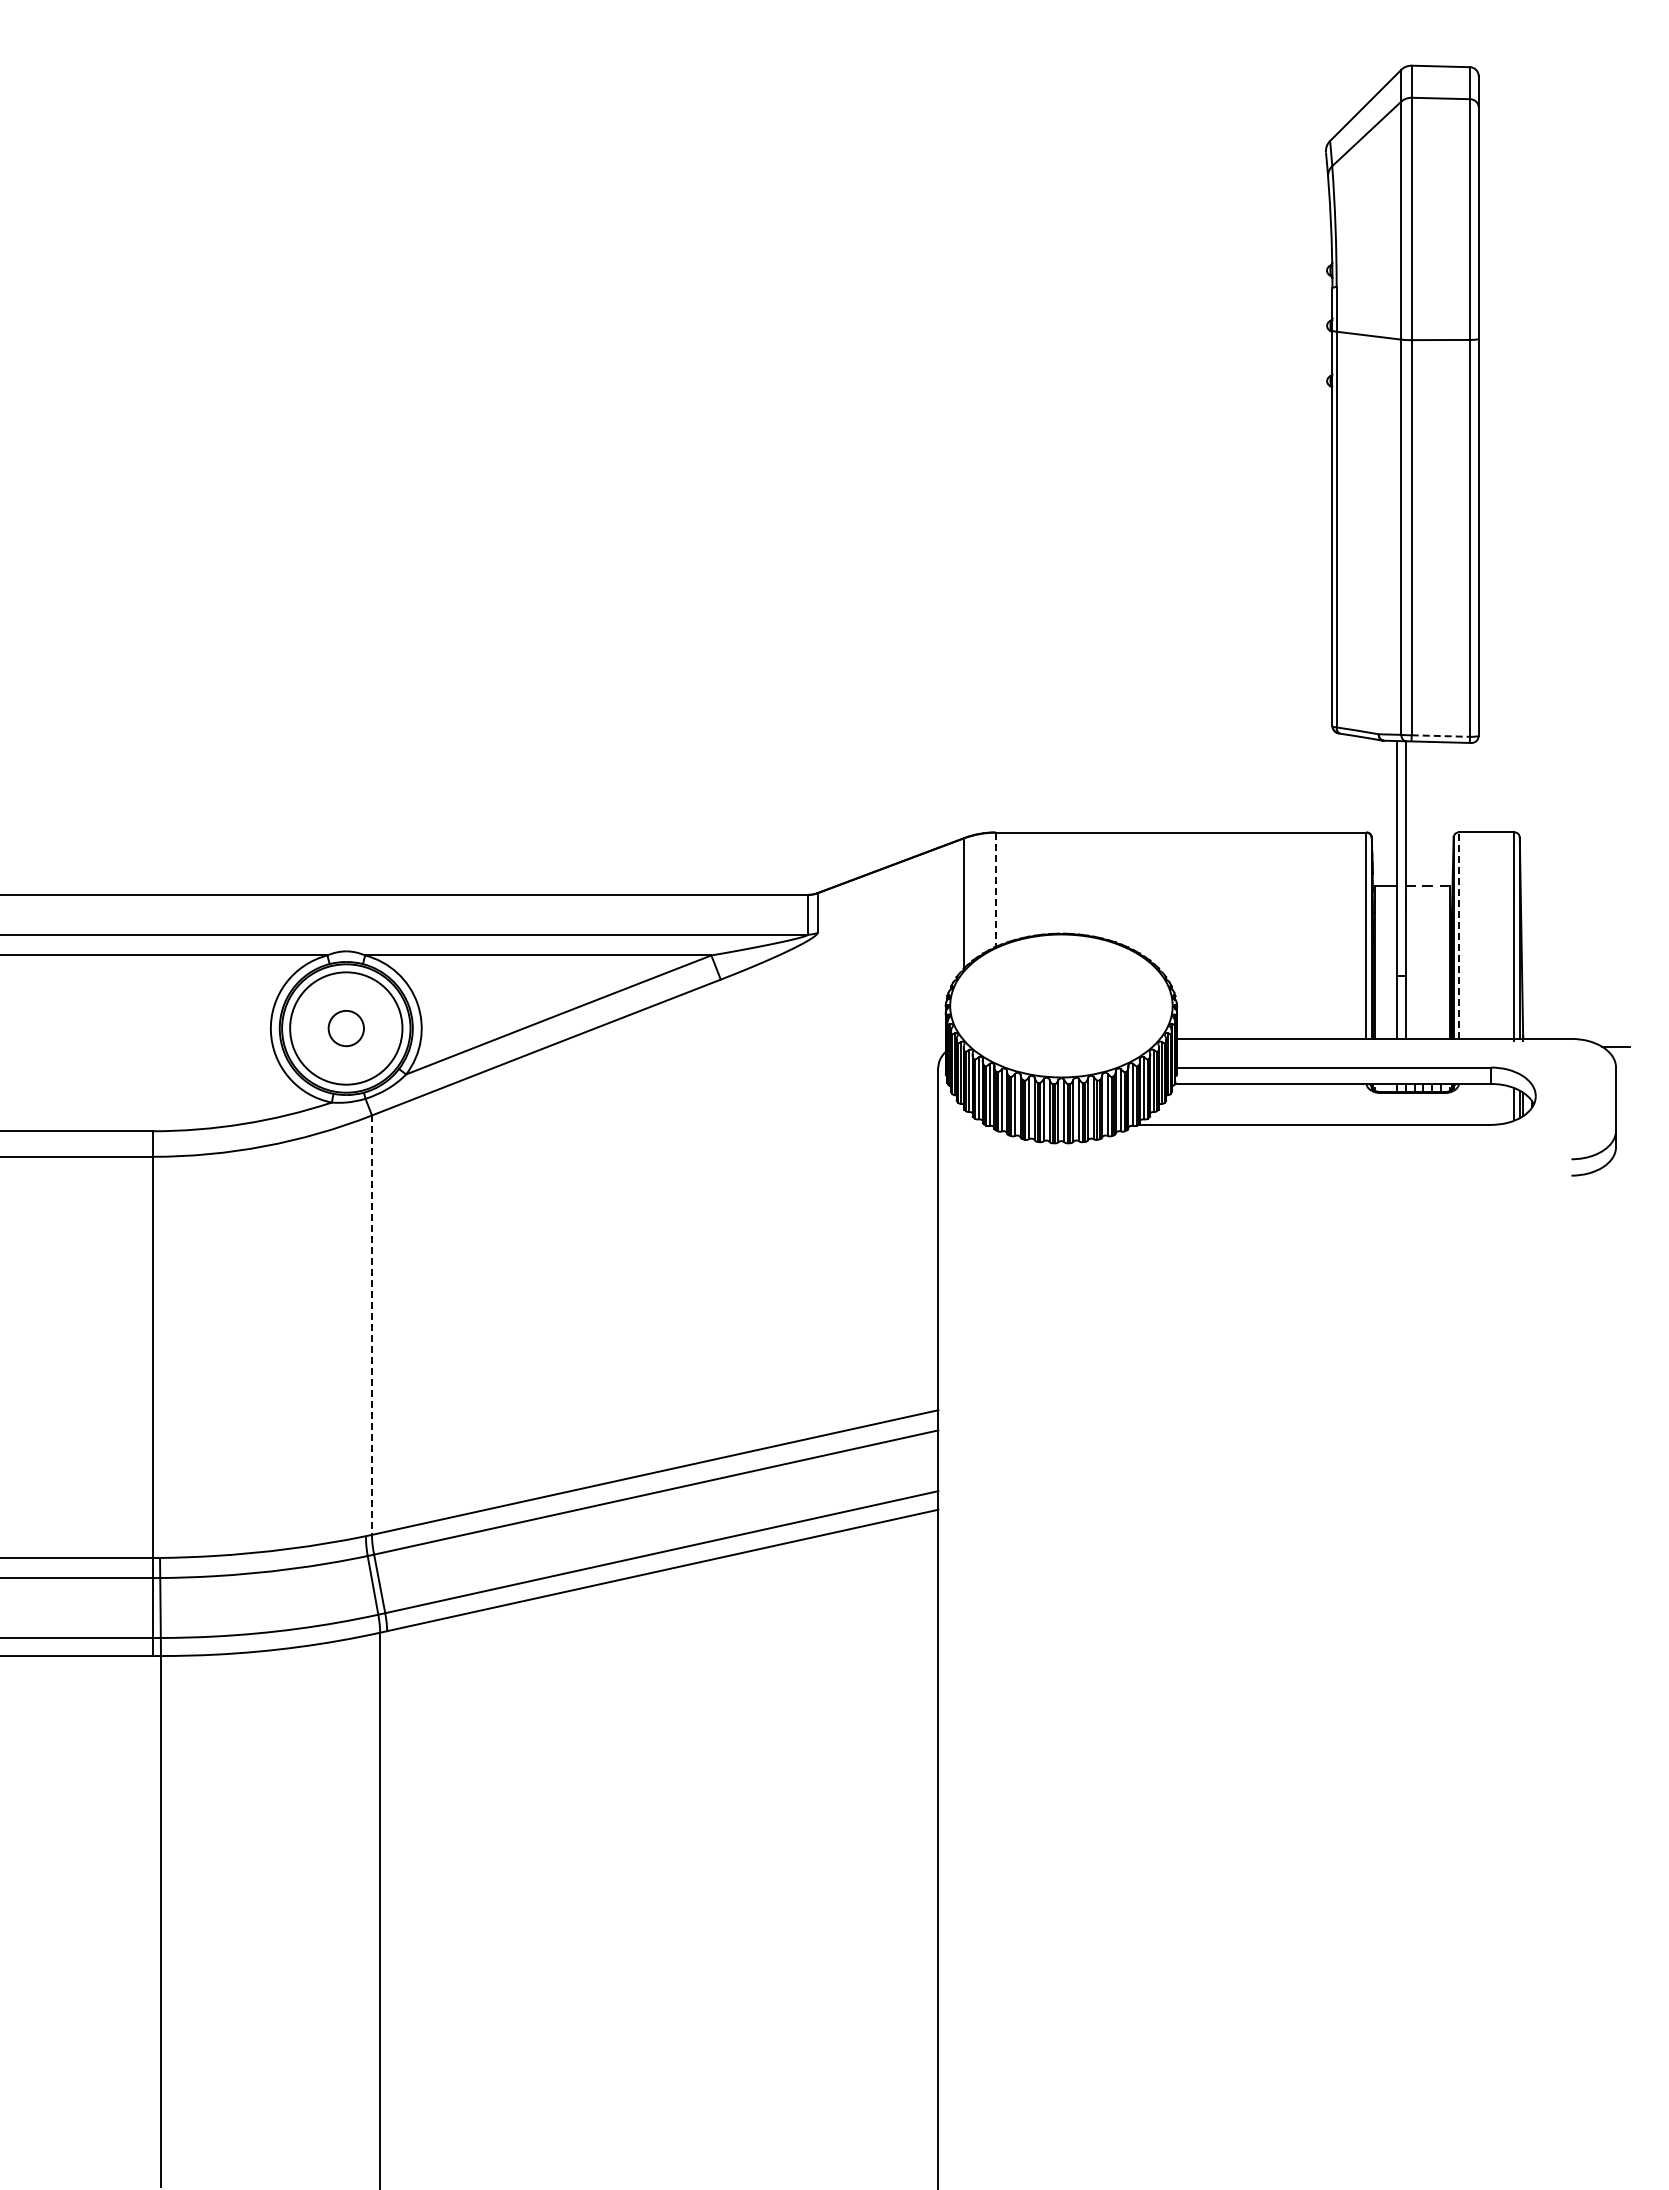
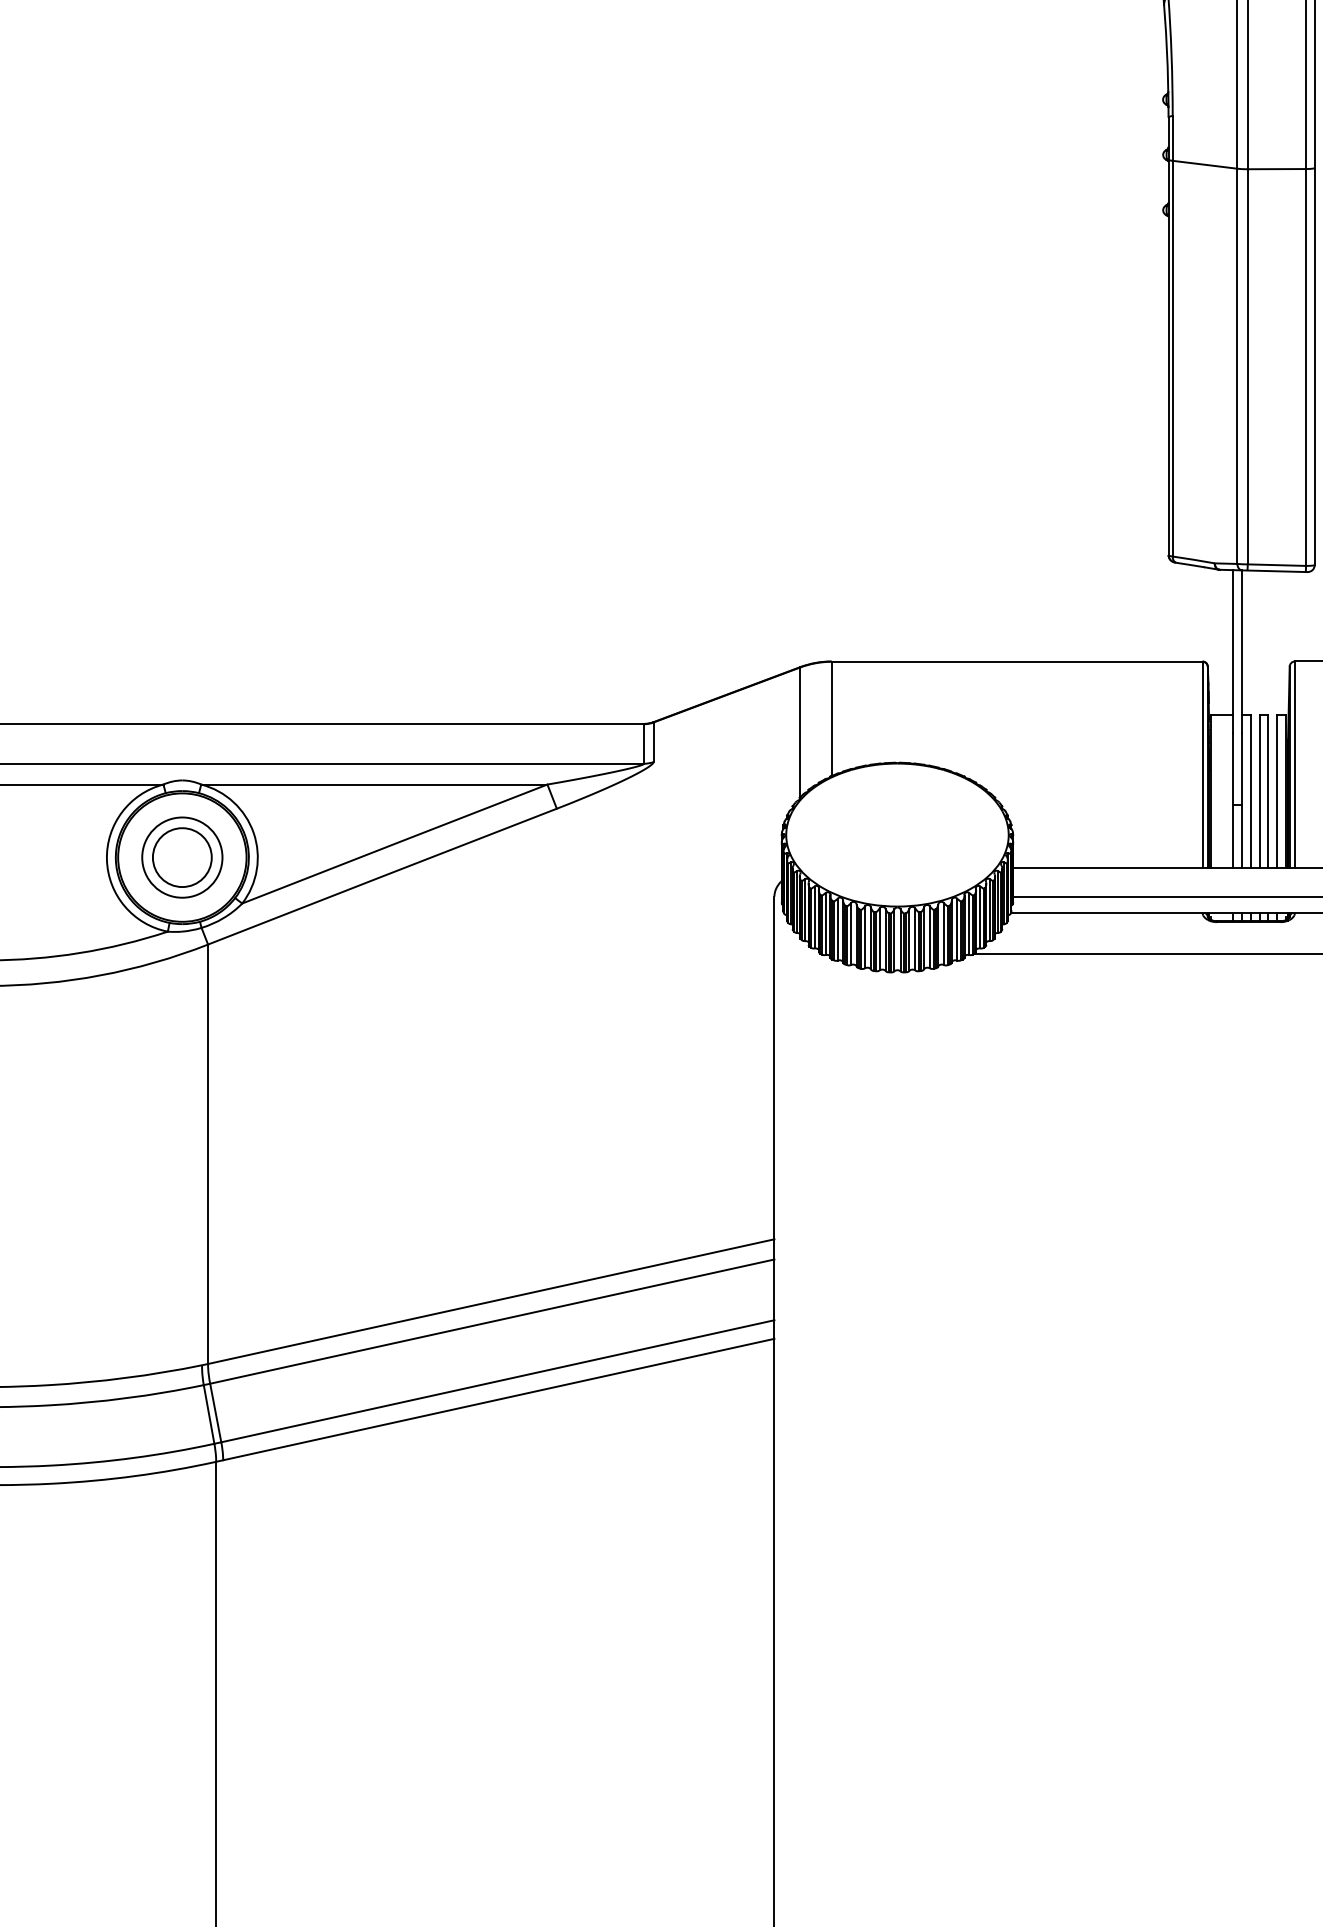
line: (1441, 736) -> (1277, 565), dashed -> solid
line: (995, 890) -> (831, 719), dashed -> solid
line: (1458, 935) -> (1294, 764), dashed -> solid
line: (1414, 961) -> (1250, 790), added
line: (1423, 961) -> (1259, 790), added
line: (1432, 961) -> (1268, 790), added
line: (1441, 961) -> (1277, 790), added
circle: (345, 1028) -> (181, 857), size x1.67
circle: (346, 1028) -> (182, 857), size x0.71
line: (372, 1325) -> (208, 1154), dashed -> solid

